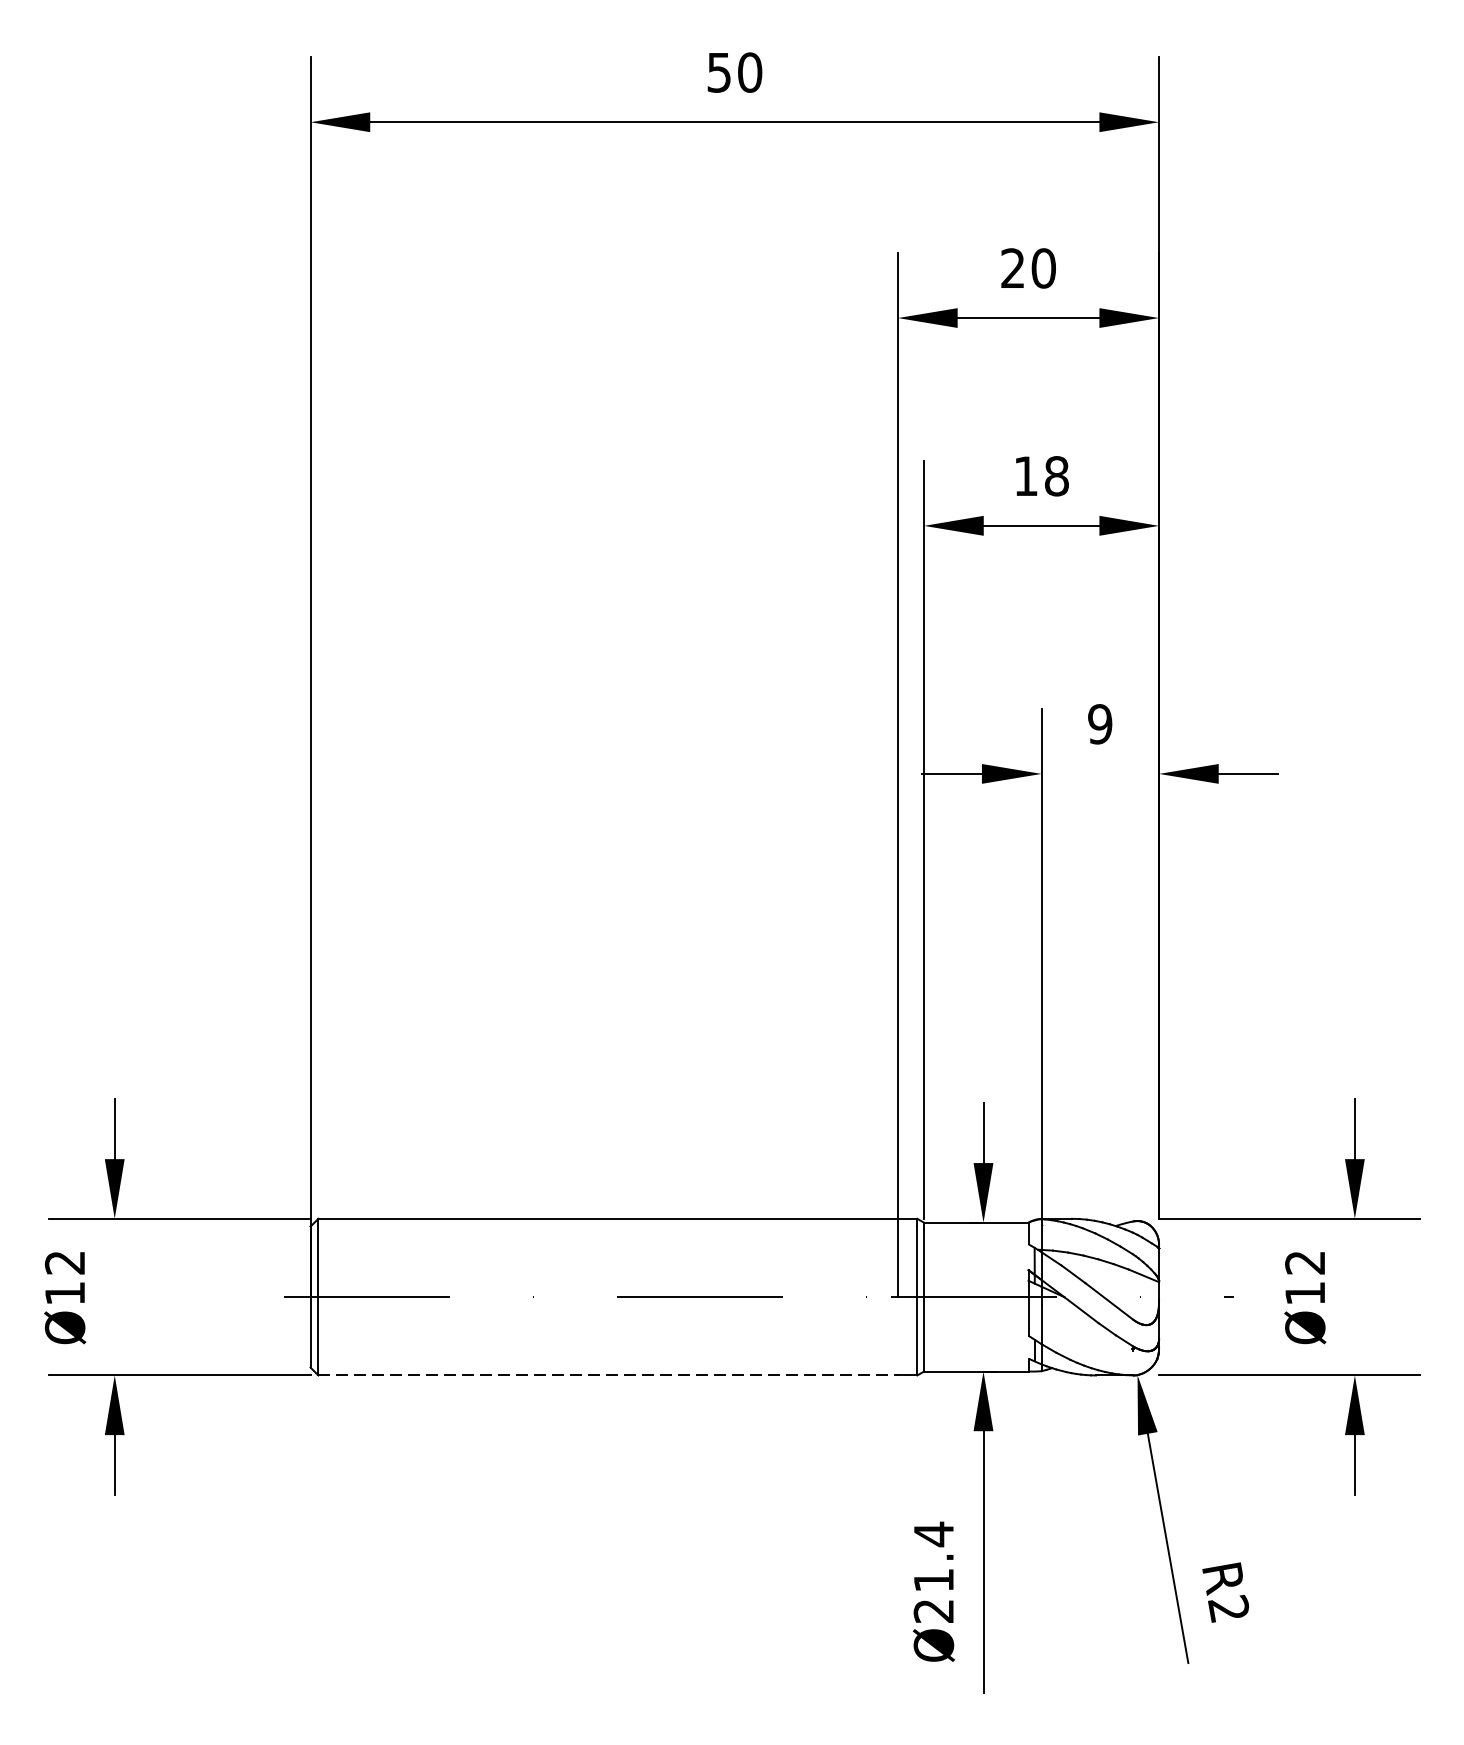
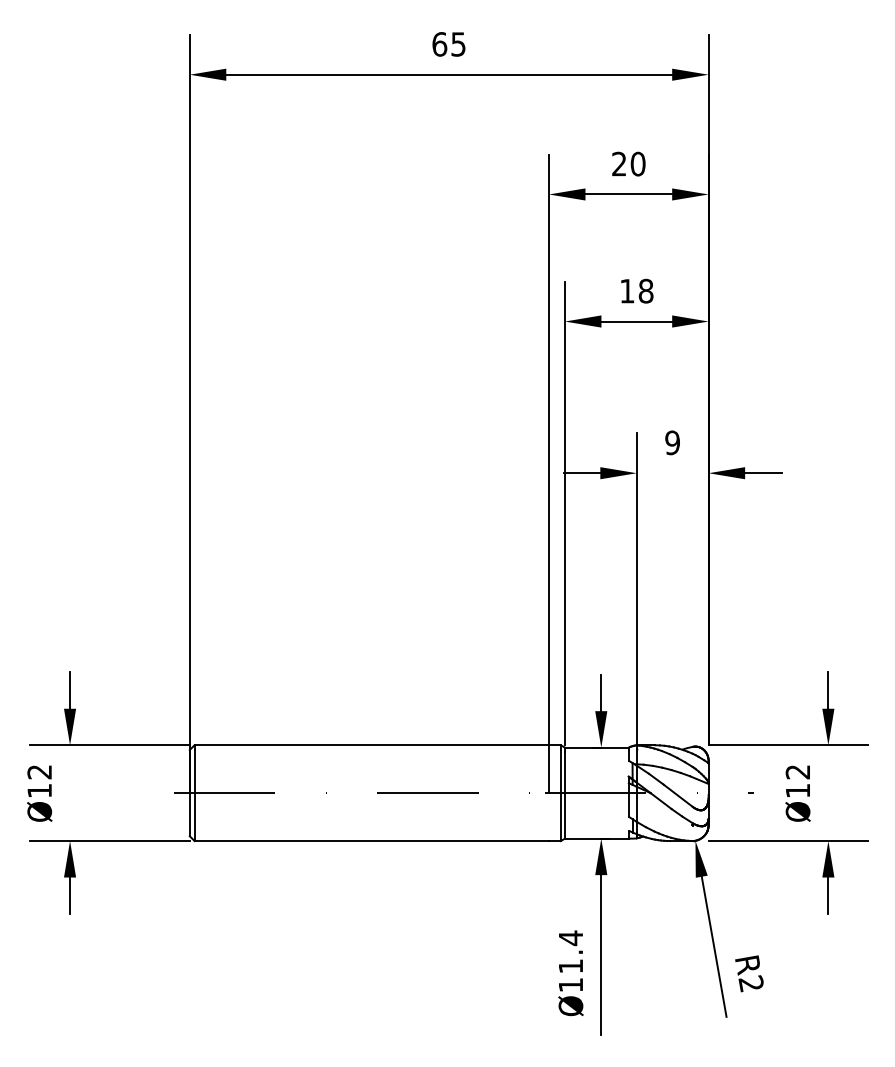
text: (733, 72) -> (448, 44), 50 -> 65
line: (609, 1376) -> (372, 841), dashed -> solid
text: (933, 1611) -> (570, 985), Ø21.4 -> Ø11.4

